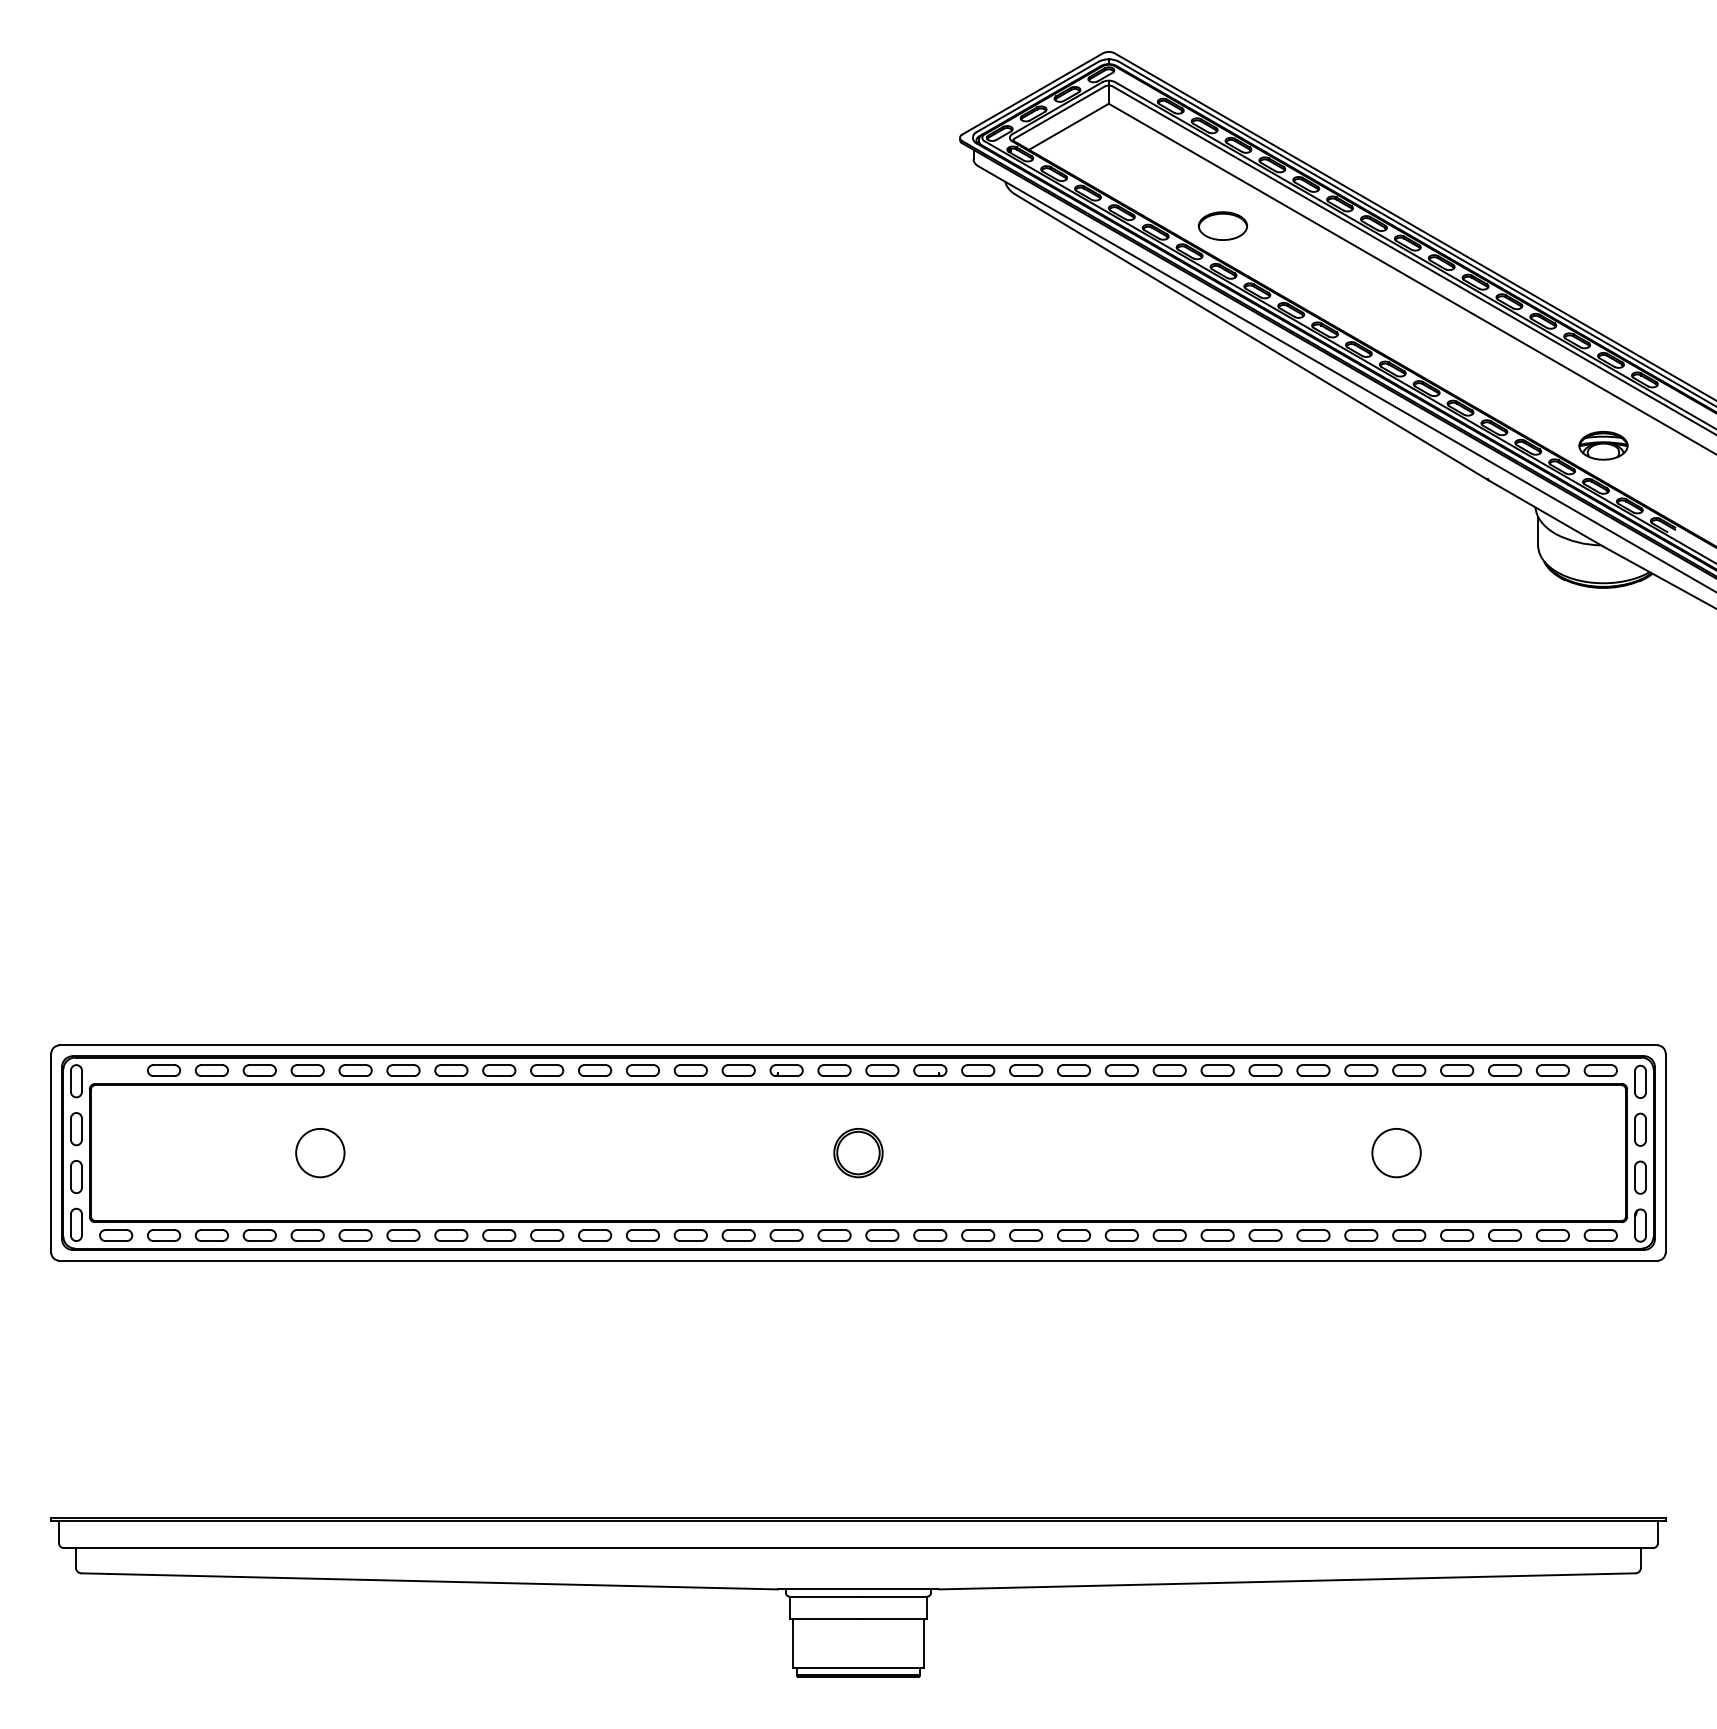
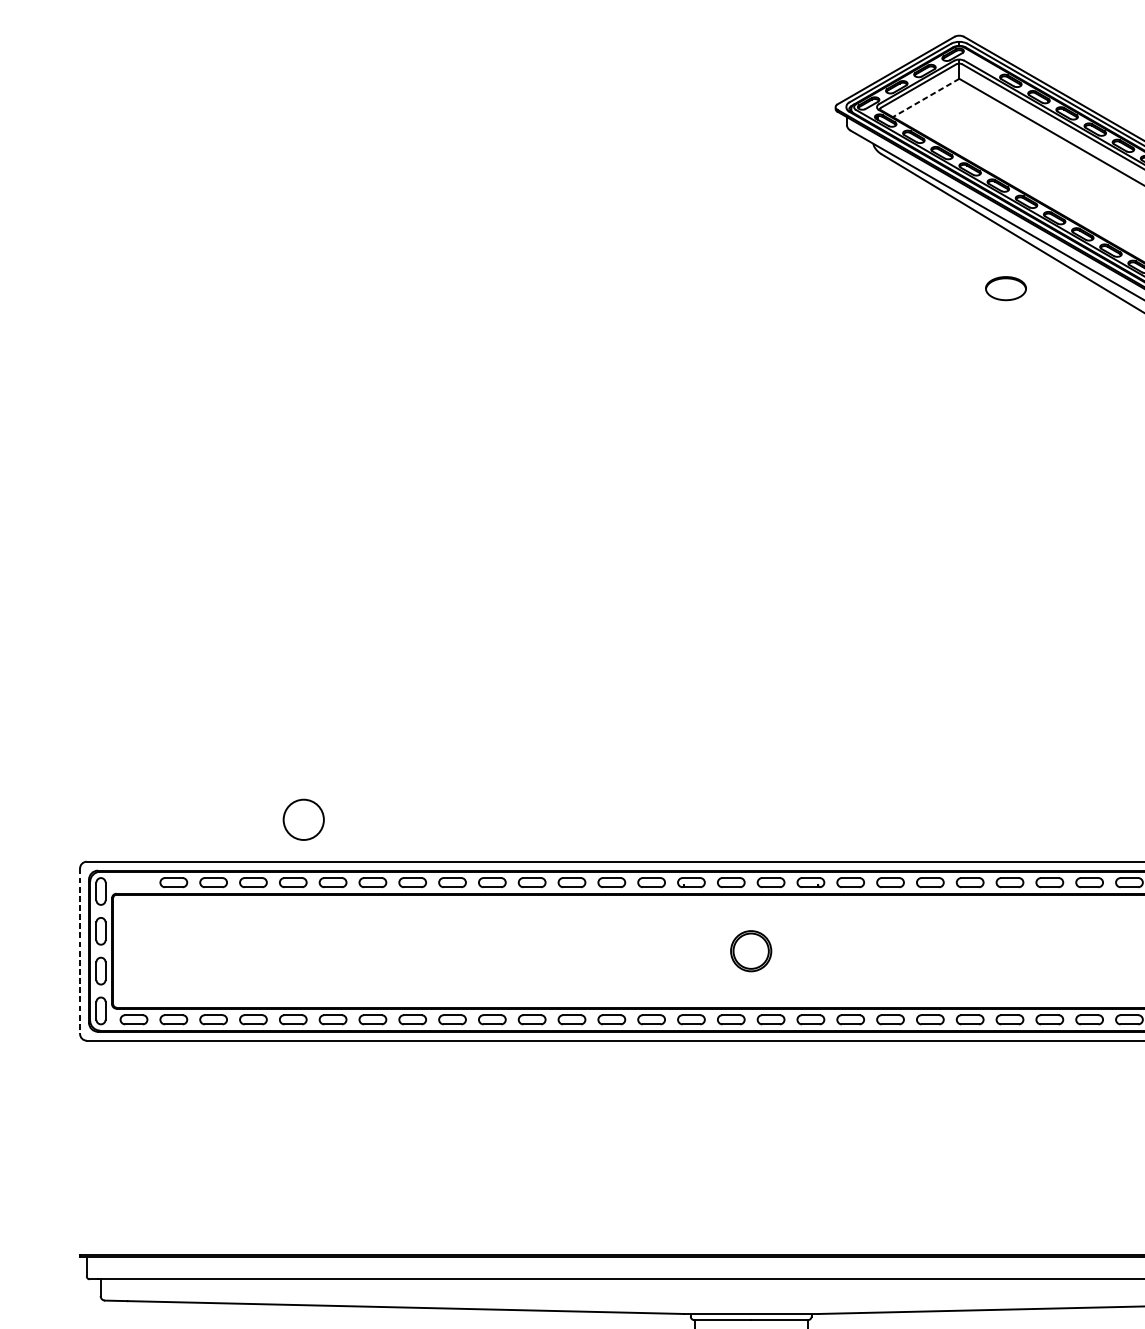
line: (1069, 126) -> (926, 97), solid -> dashed
part: (1222, 225) -> (1005, 288), moved
line: (51, 1153) -> (80, 951), solid -> dashed
circle: (320, 1153) -> (303, 820), moved

